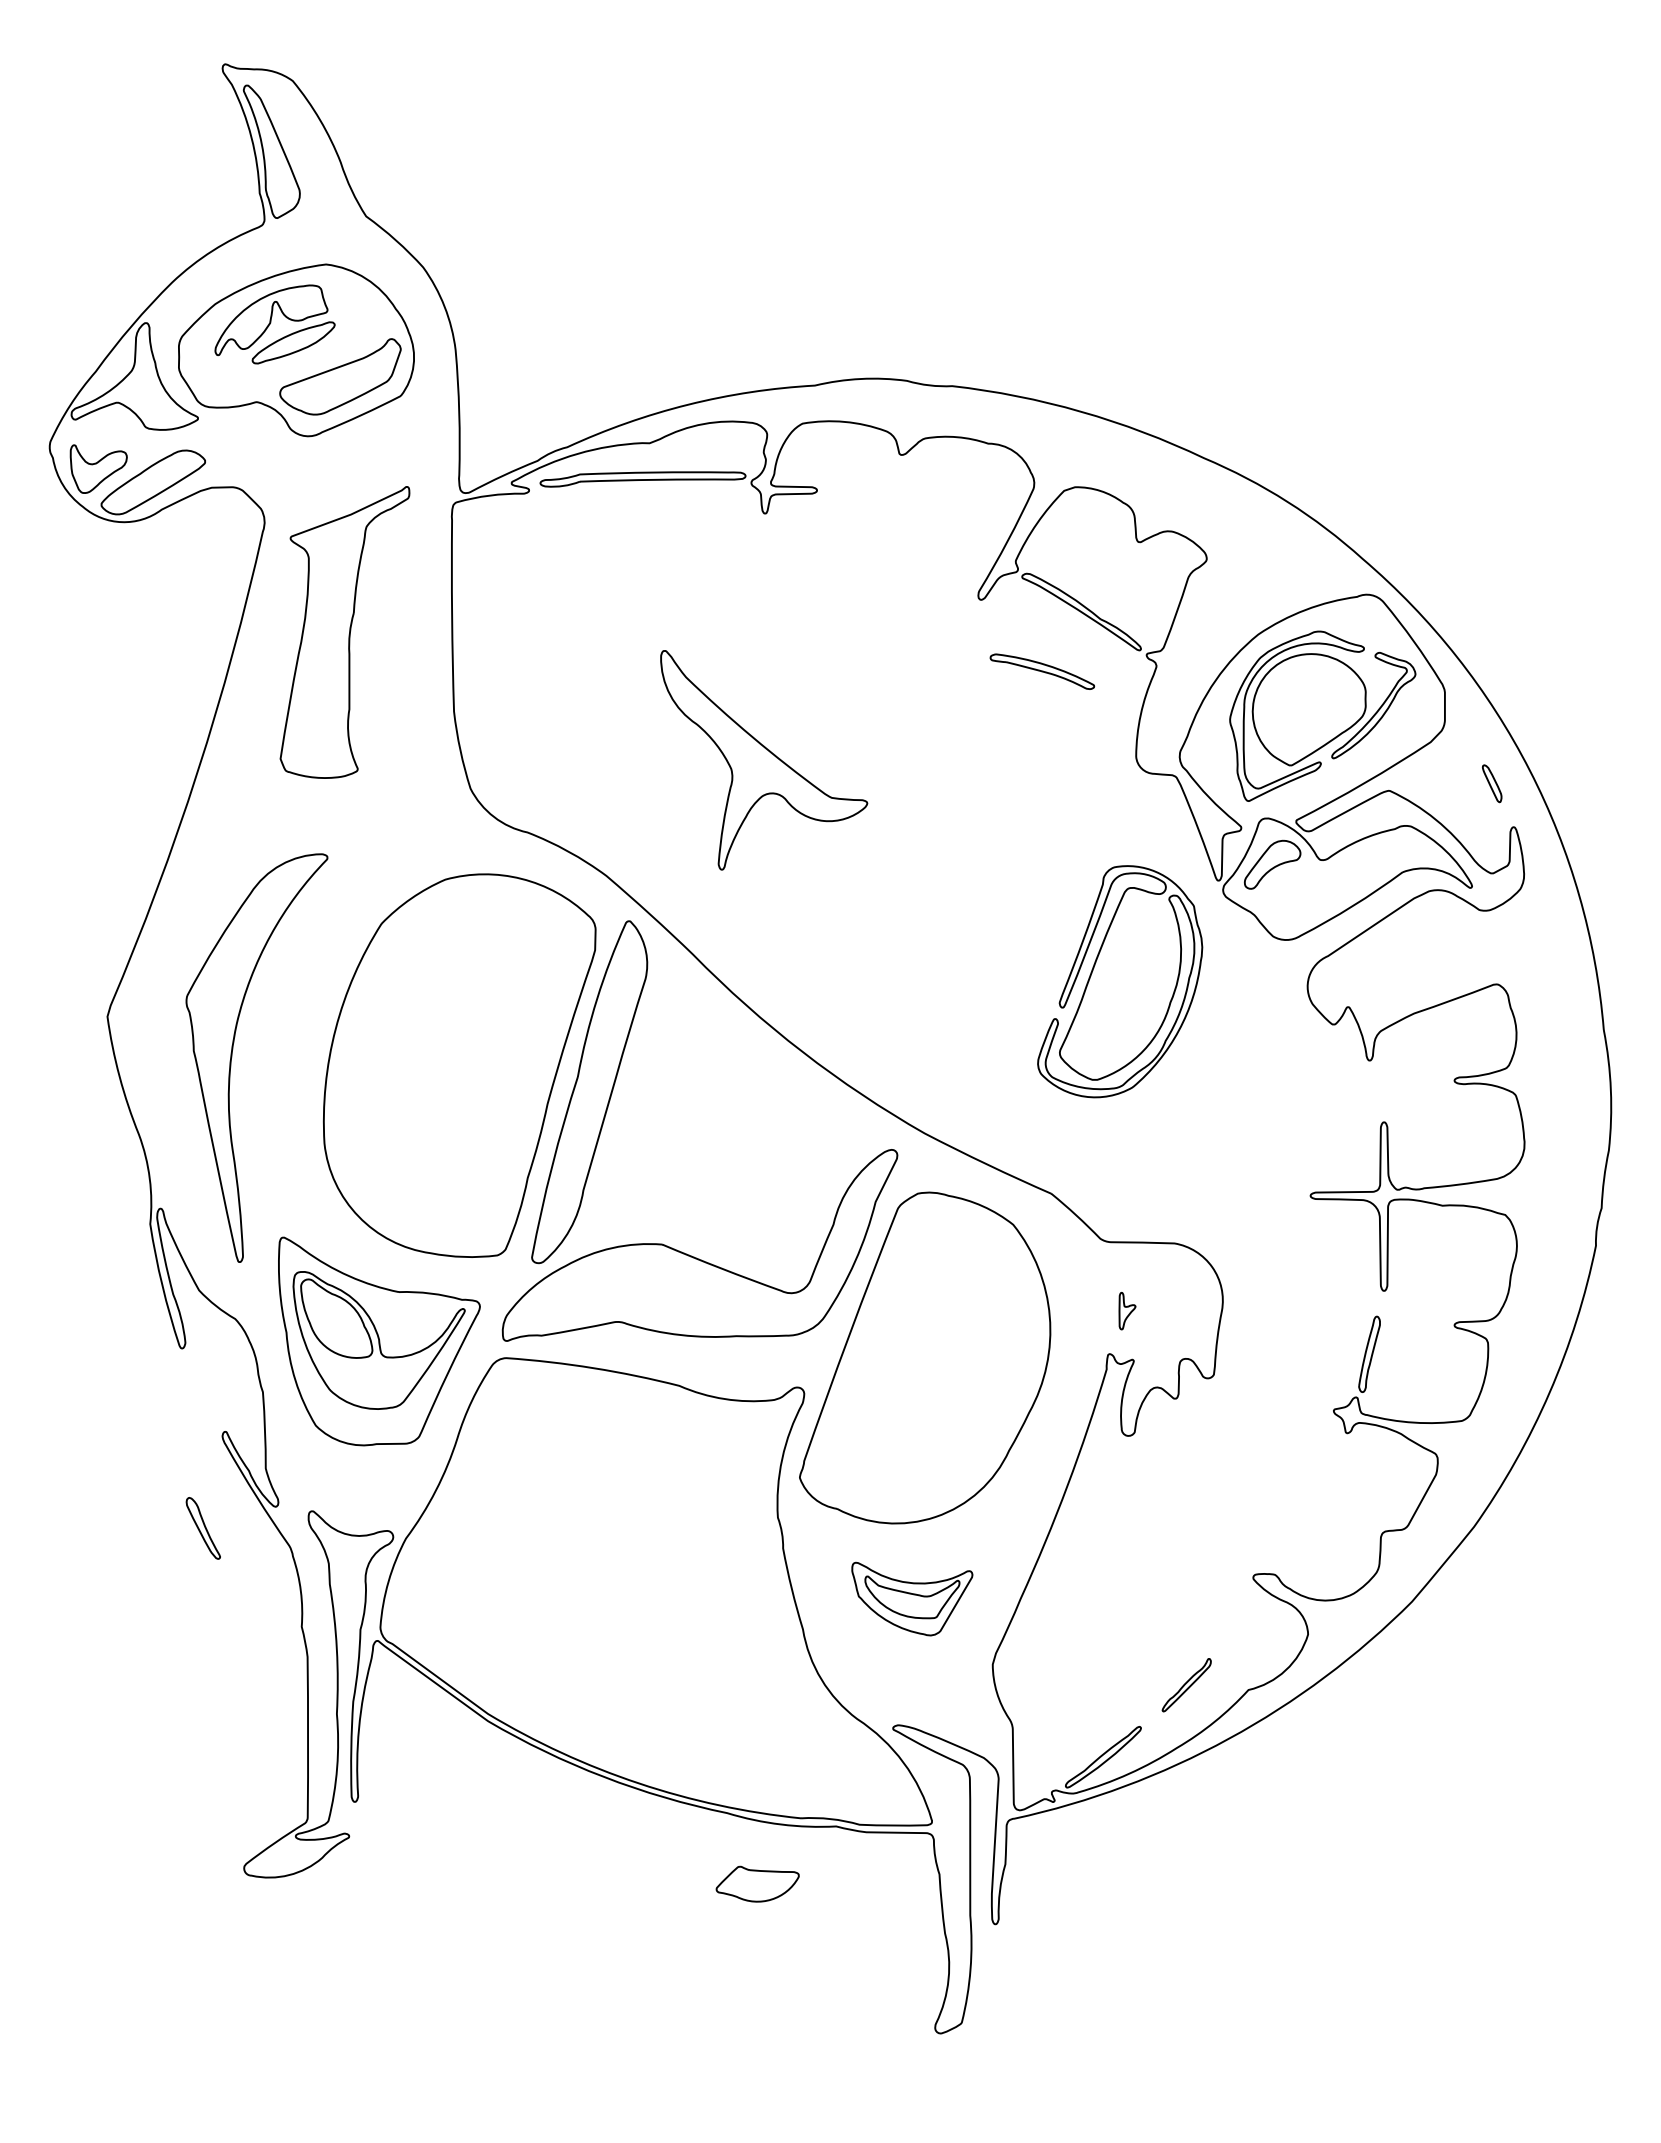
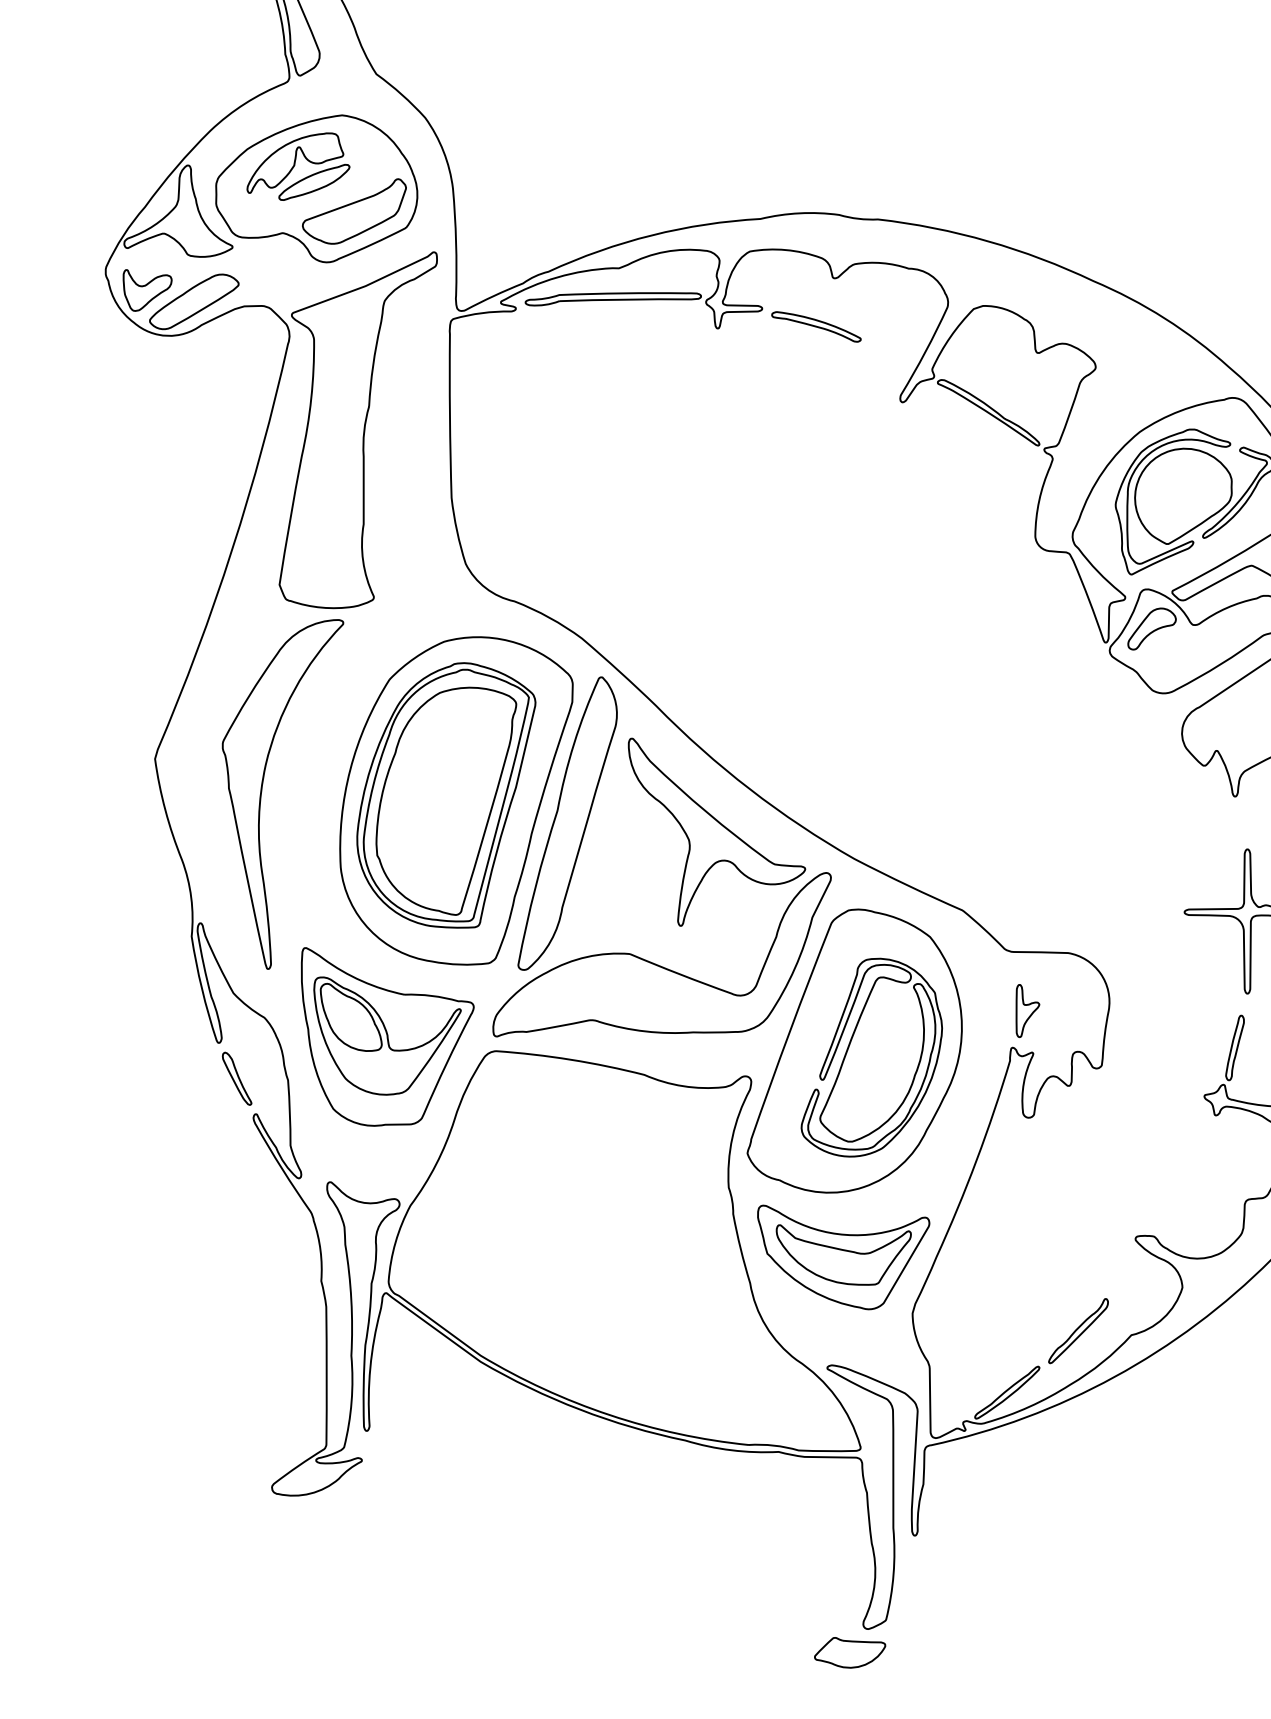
part: (344, 632) -> (357, 430), size x1.43
part: (1042, 671) -> (816, 326), moved
part: (764, 760) -> (717, 832), moved
part: (1120, 981) -> (872, 1057), moved
part: (447, 1058) -> (446, 794), added
part: (1127, 1310) -> (1027, 1010), size x1.67
part: (202, 1528) -> (236, 1078), moved
part: (912, 1598) -> (843, 1256), size x1.67
part: (1186, 1684) -> (1078, 1330), size x1.43
part: (757, 1883) -> (849, 1652), moved

